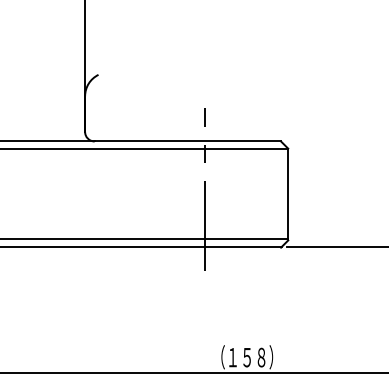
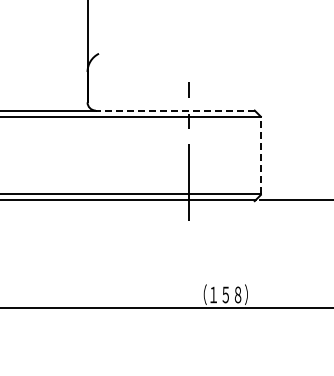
line: (188, 141) -> (175, 110), solid -> dashed
line: (287, 194) -> (260, 155), solid -> dashed

